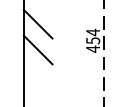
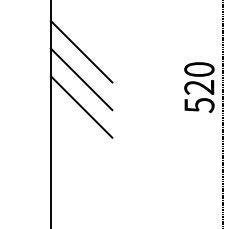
line: (37, 36) -> (80, 78), added
text: (93, 40) -> (200, 86), 454 -> 520

